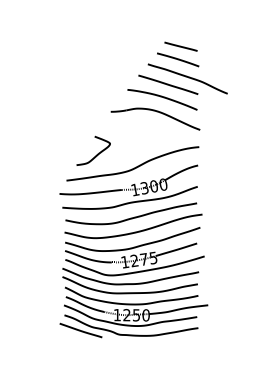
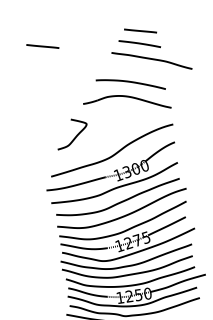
line: (78, 46) -> (42, 46), added
line: (168, 84) -> (134, 69), removed
curve: (97, 153) -> (76, 135), moved

